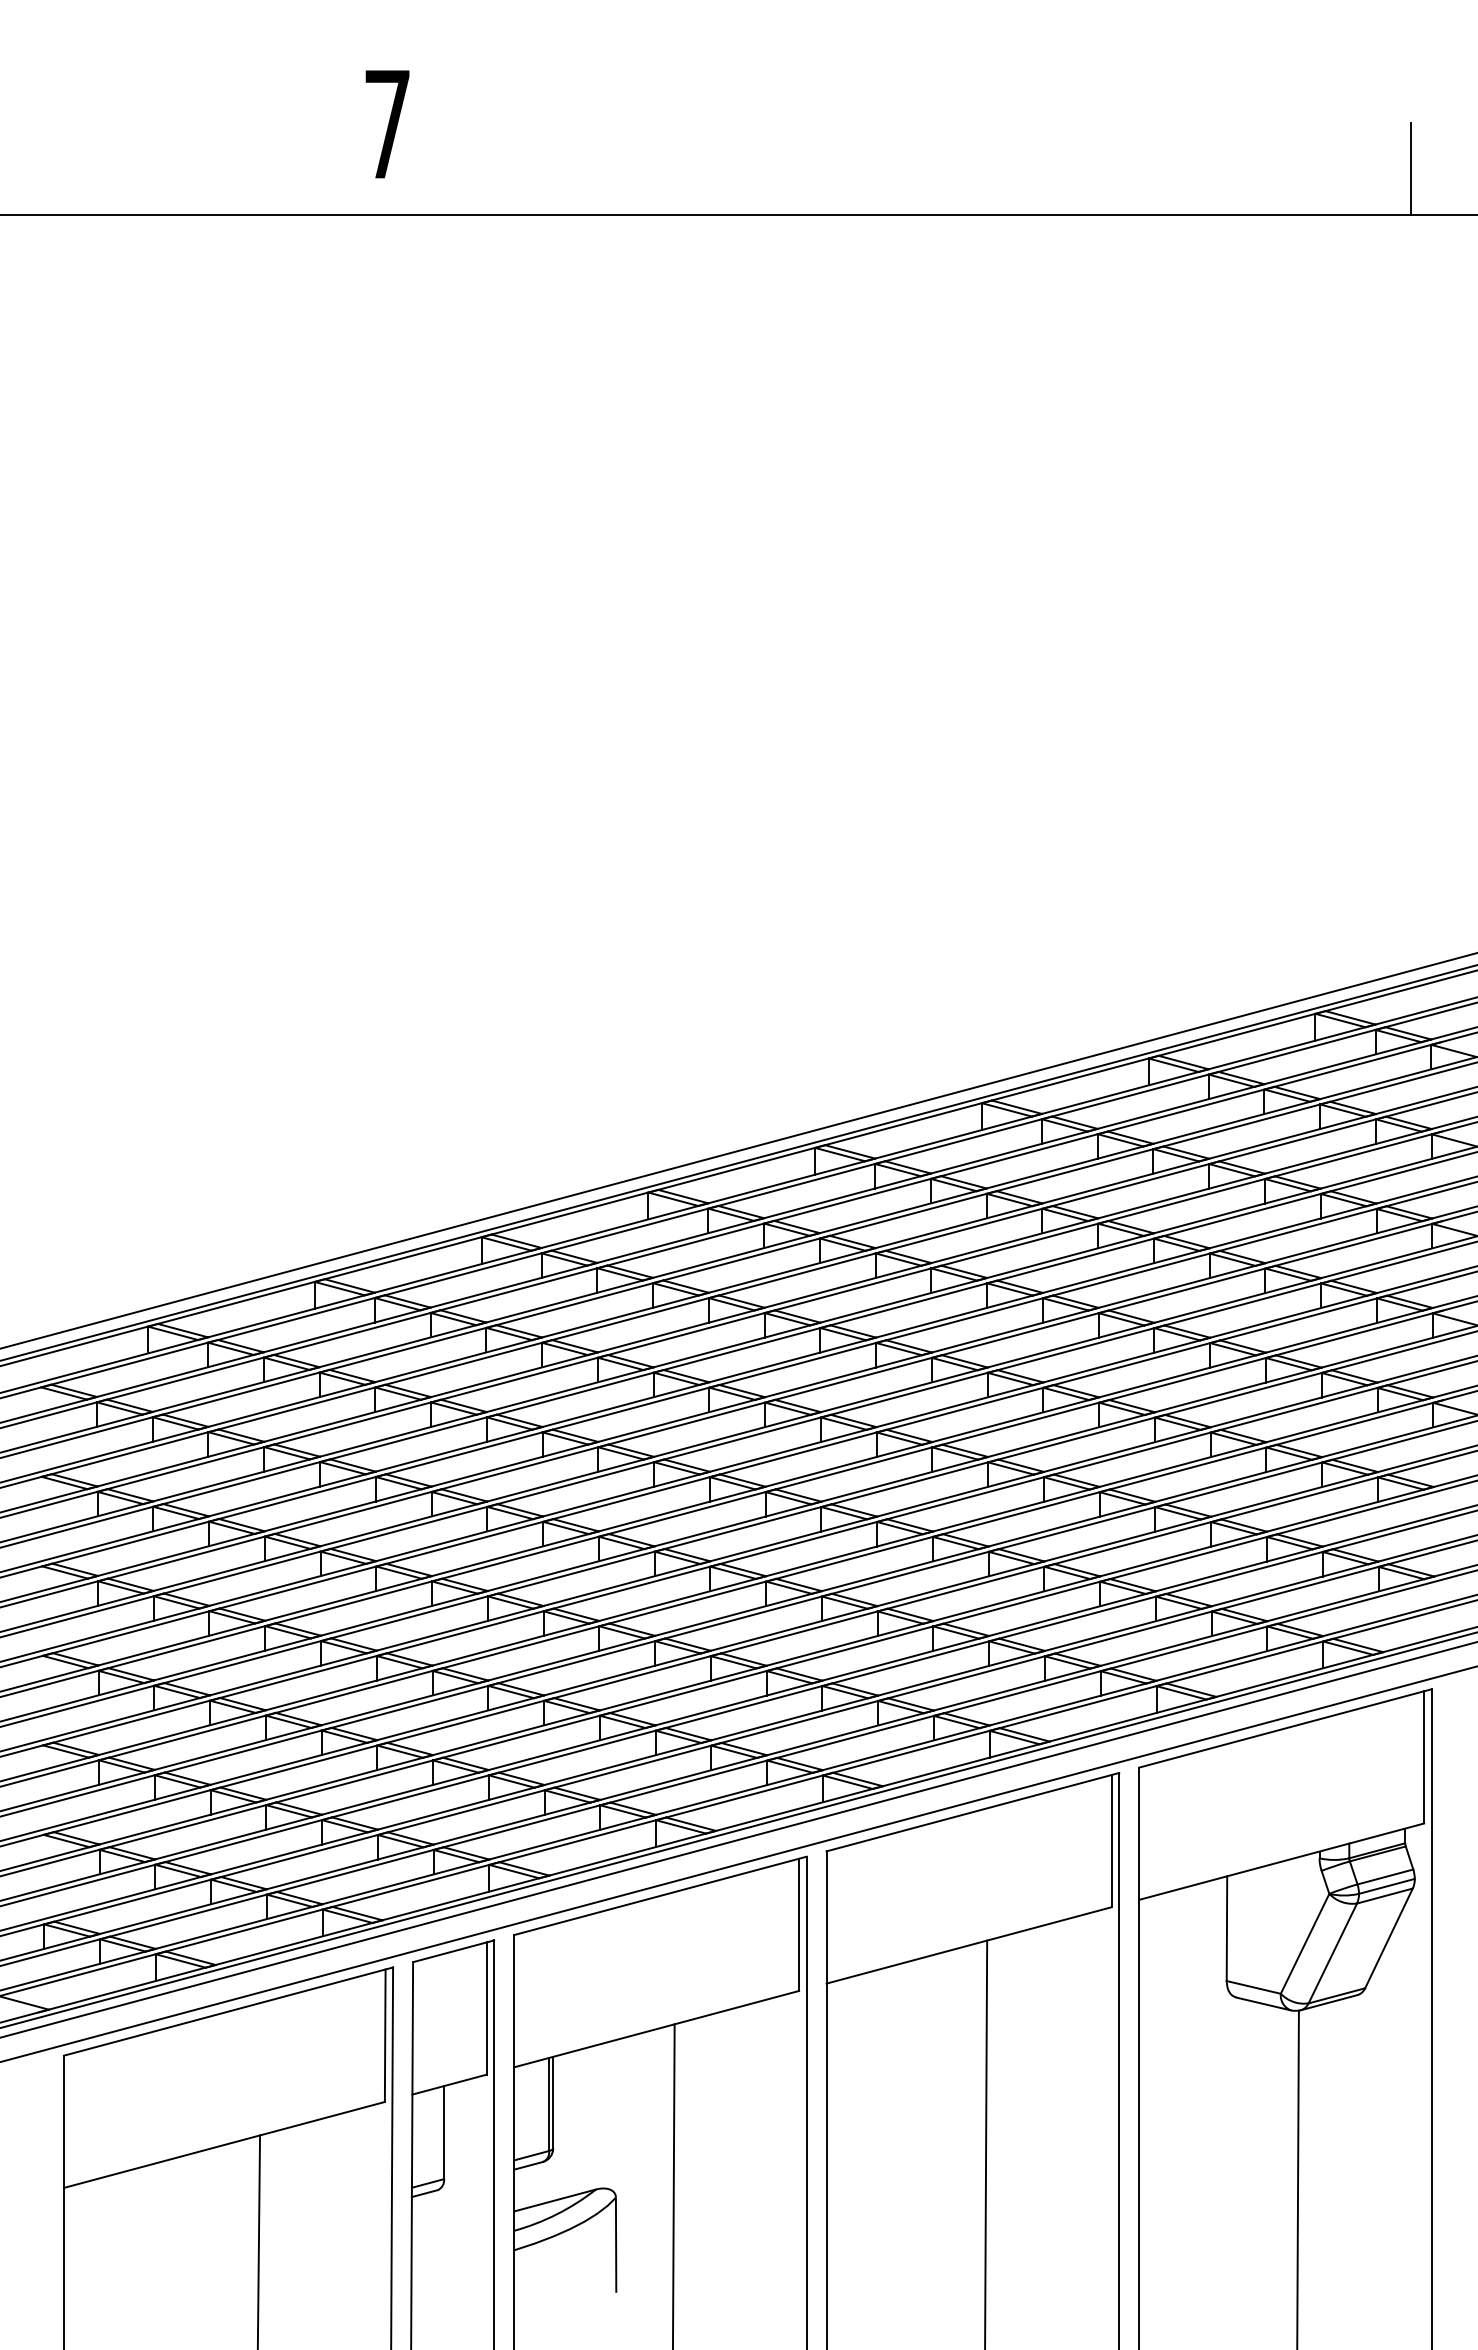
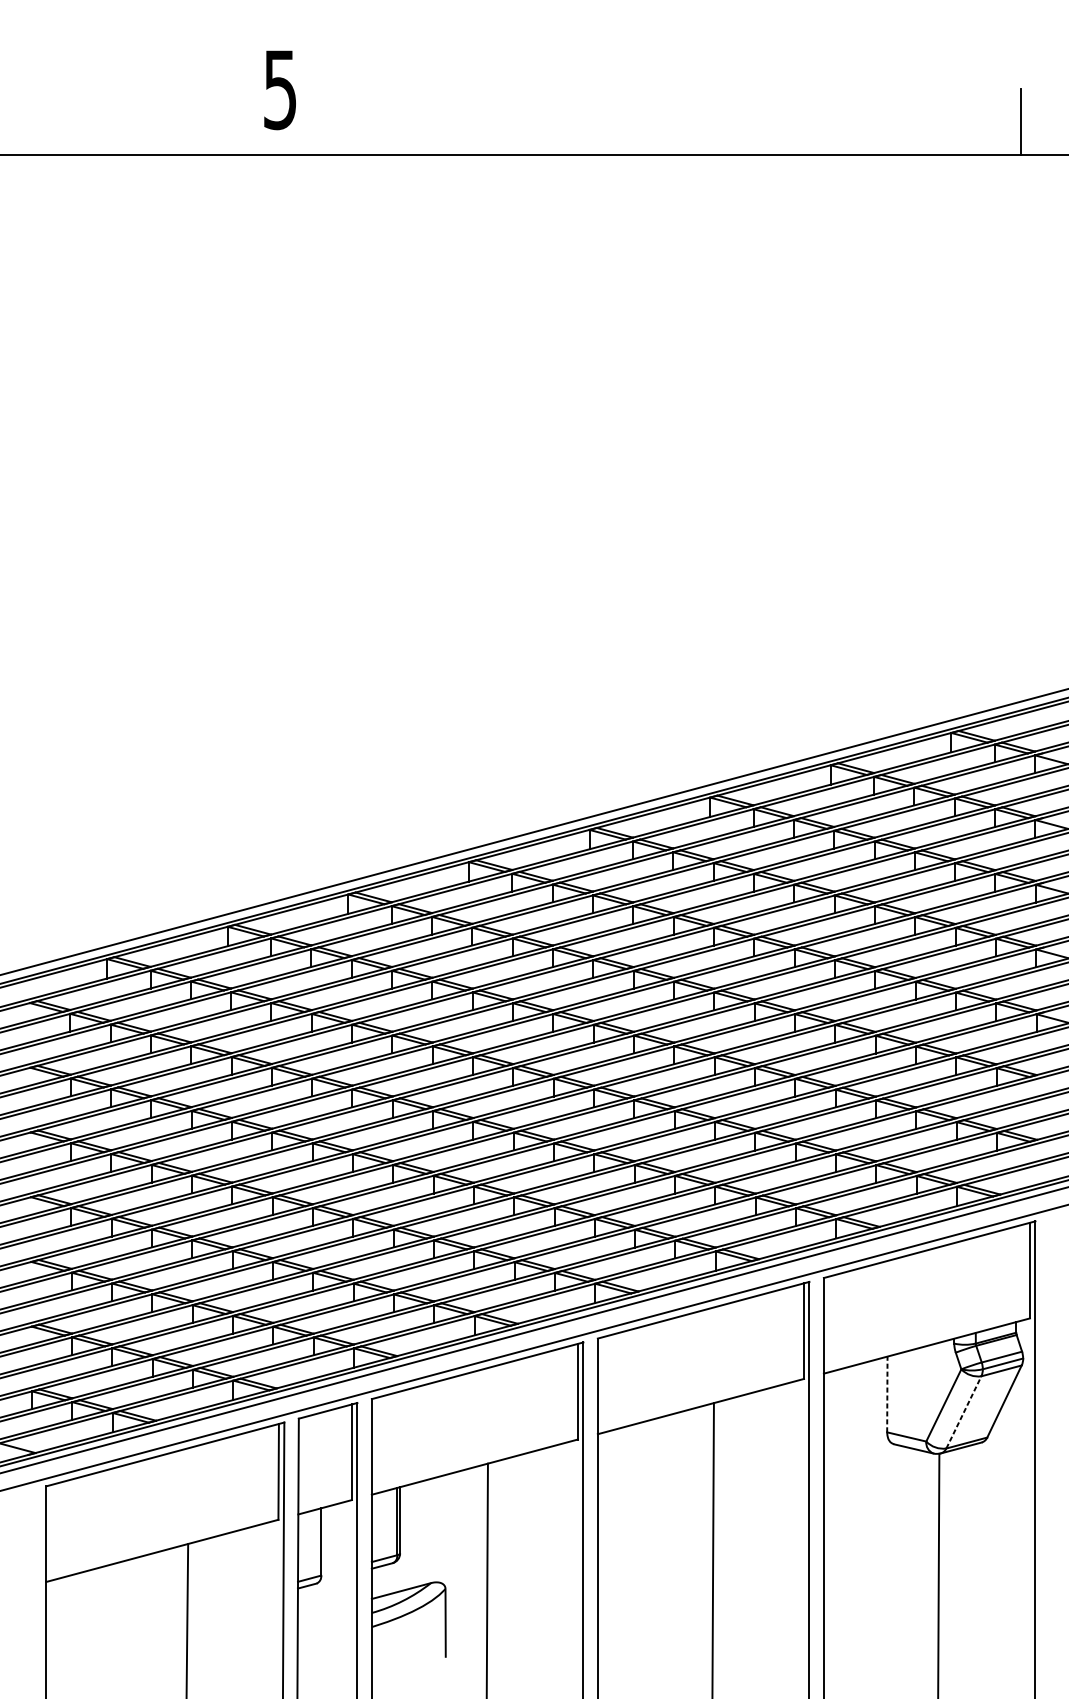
text: (387, 125) -> (280, 90), 7 -> 5
line: (1226, 1928) -> (887, 1394), solid -> dashed
line: (1333, 1953) -> (964, 1412), solid -> dashed

